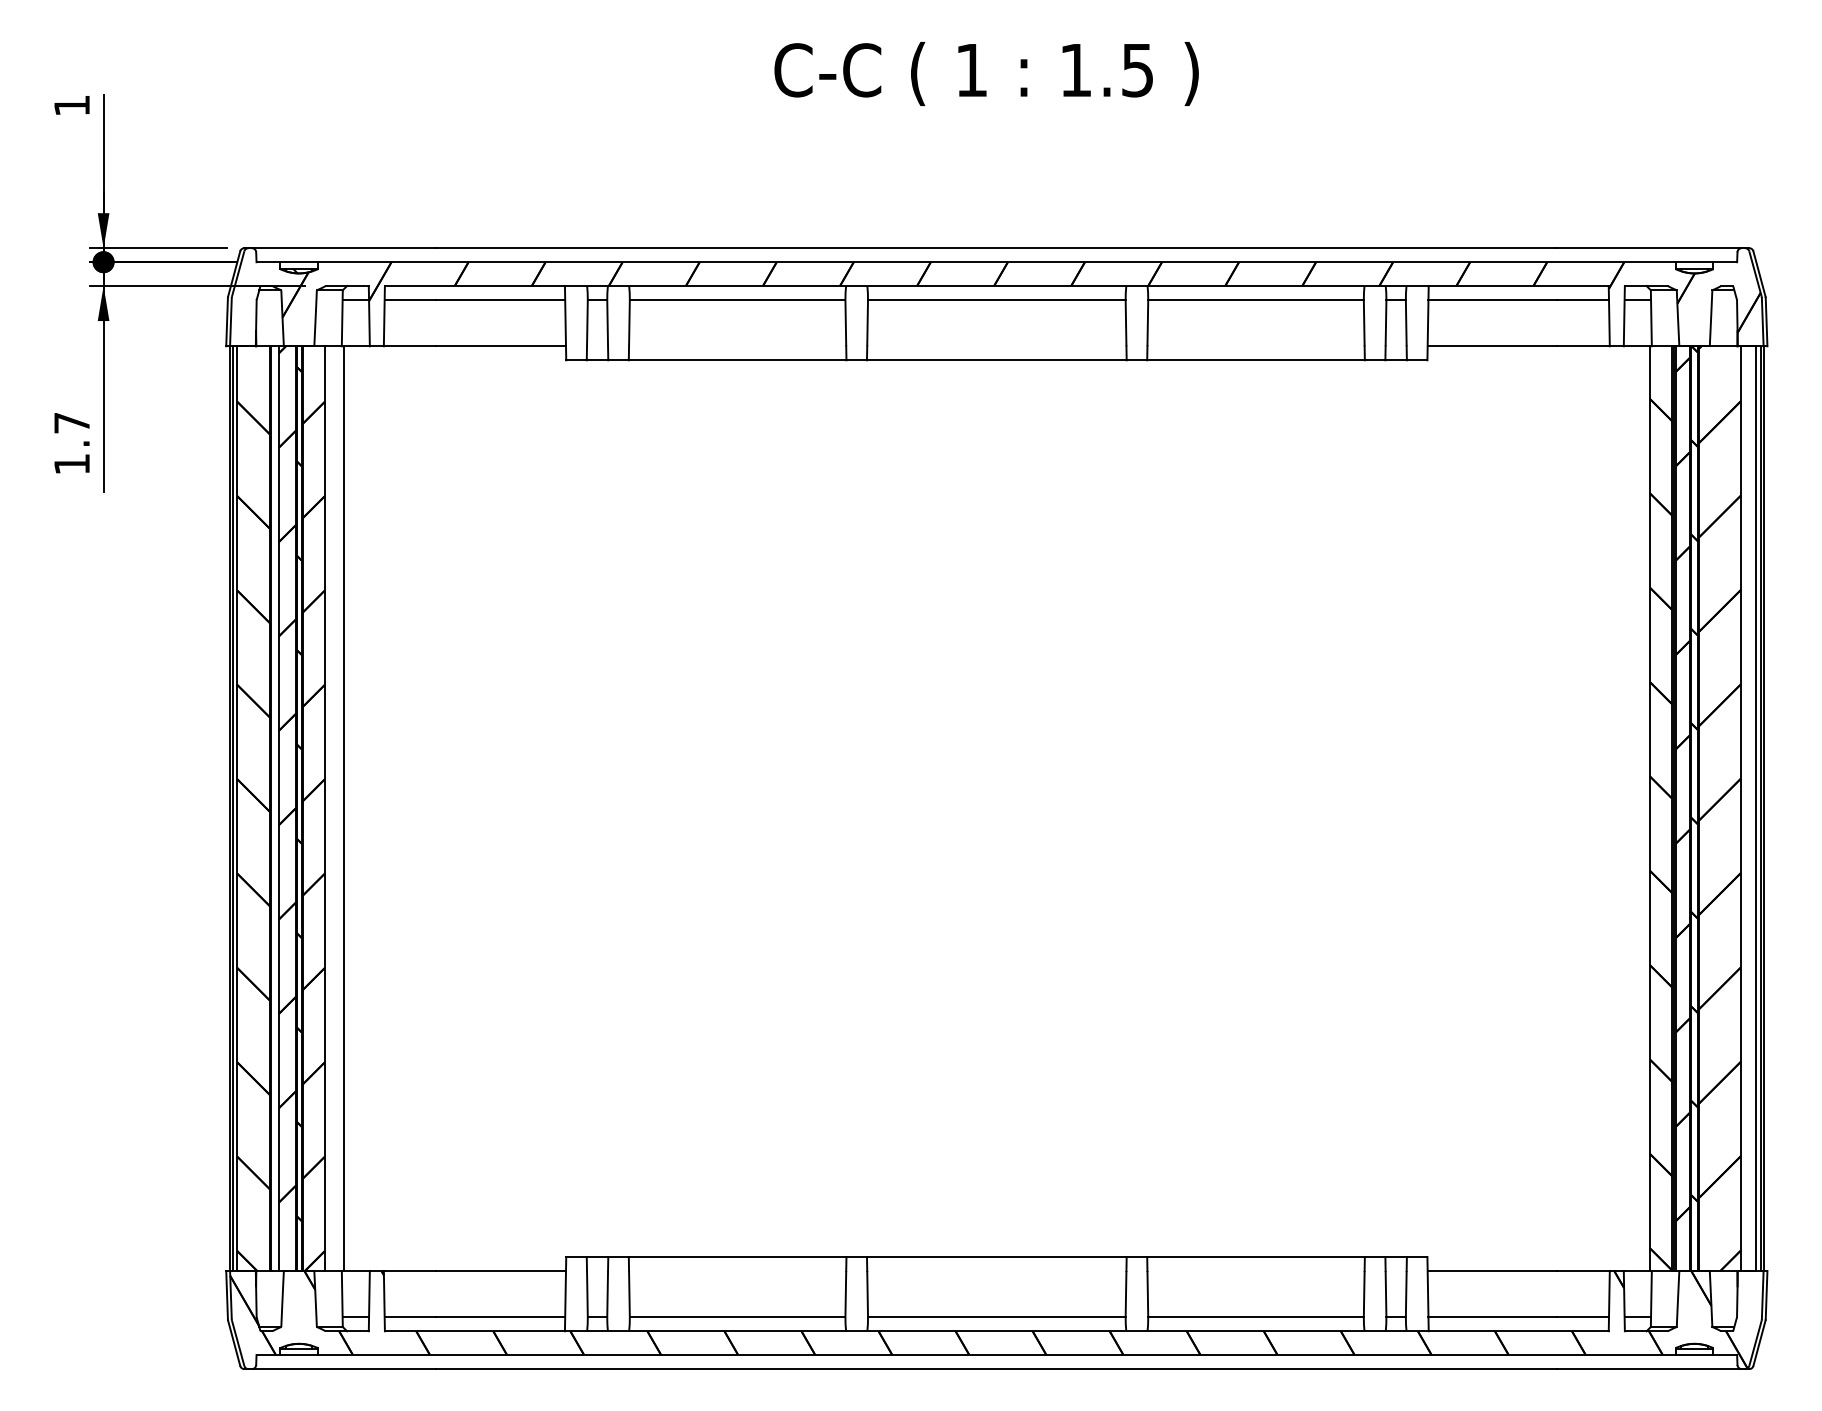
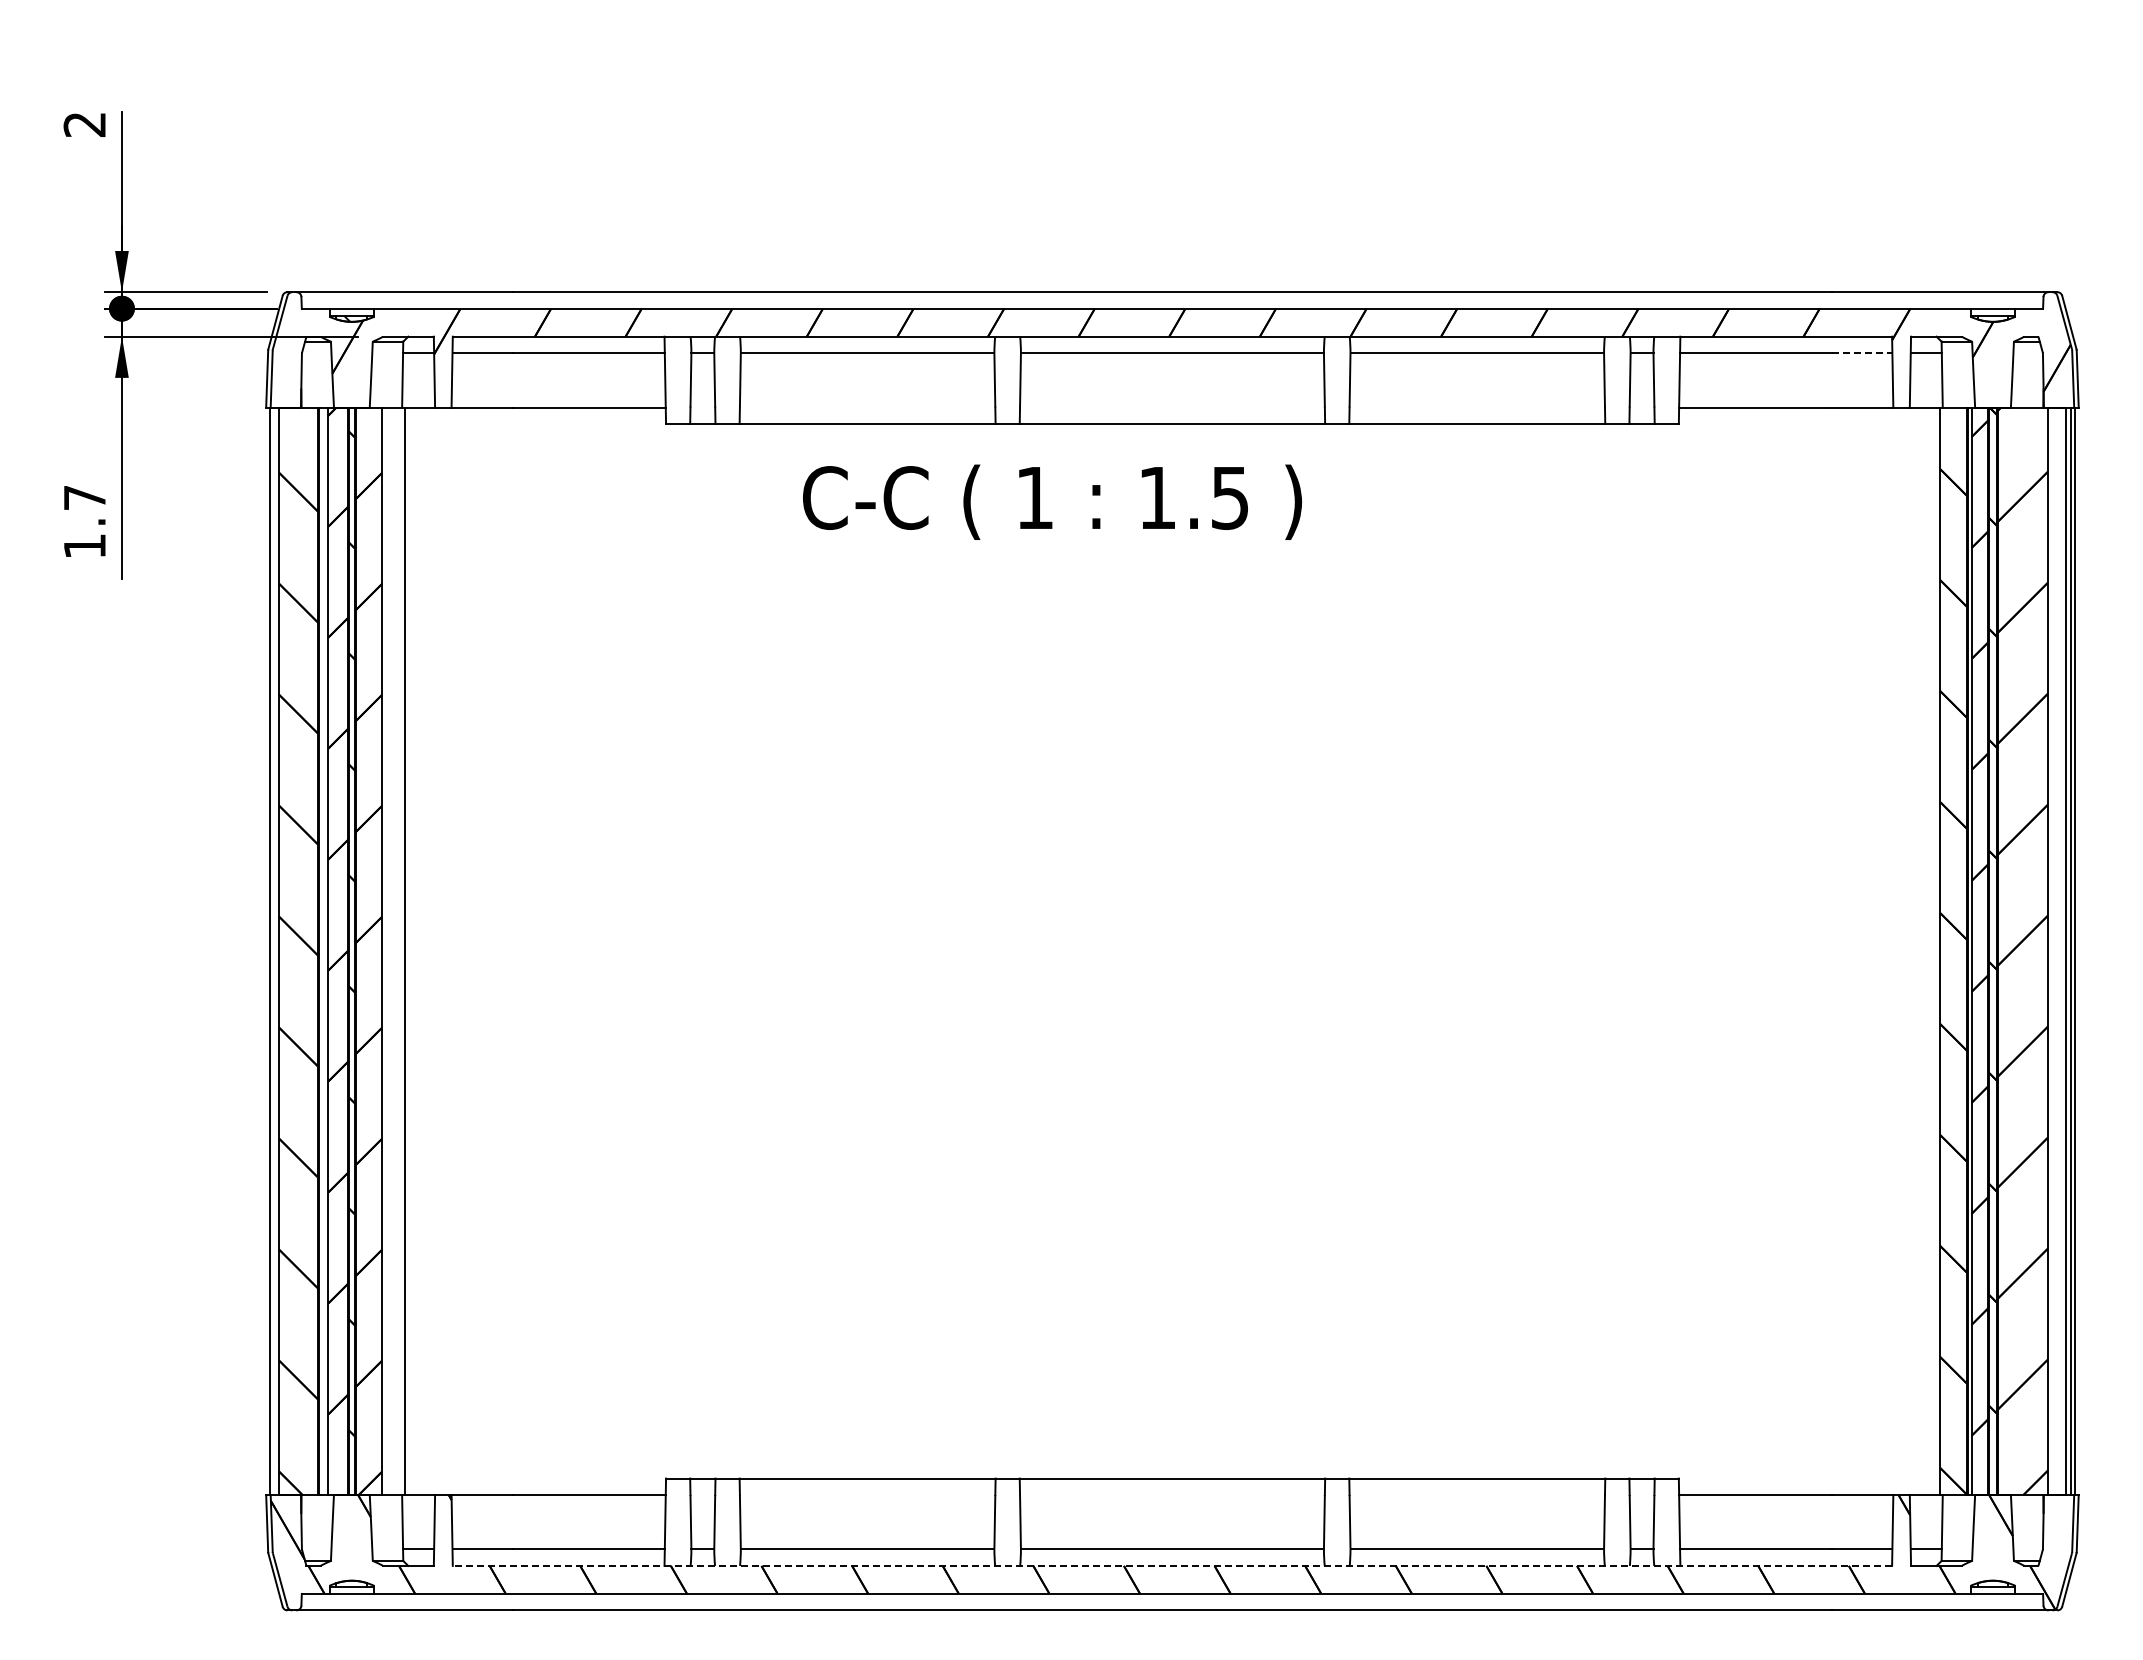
text: (986, 73) -> (1052, 501), moved
text: (71, 105) -> (84, 124), 1 -> 2
line: (1583, 300) -> (1862, 353), solid -> dashed
line: (233, 808) -> (274, 951), removed
line: (996, 1330) -> (1172, 1565), solid -> dashed

